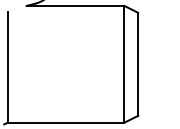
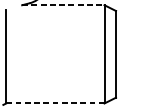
line: (75, 5) -> (63, 4), solid -> dashed
line: (66, 122) -> (55, 103), solid -> dashed

